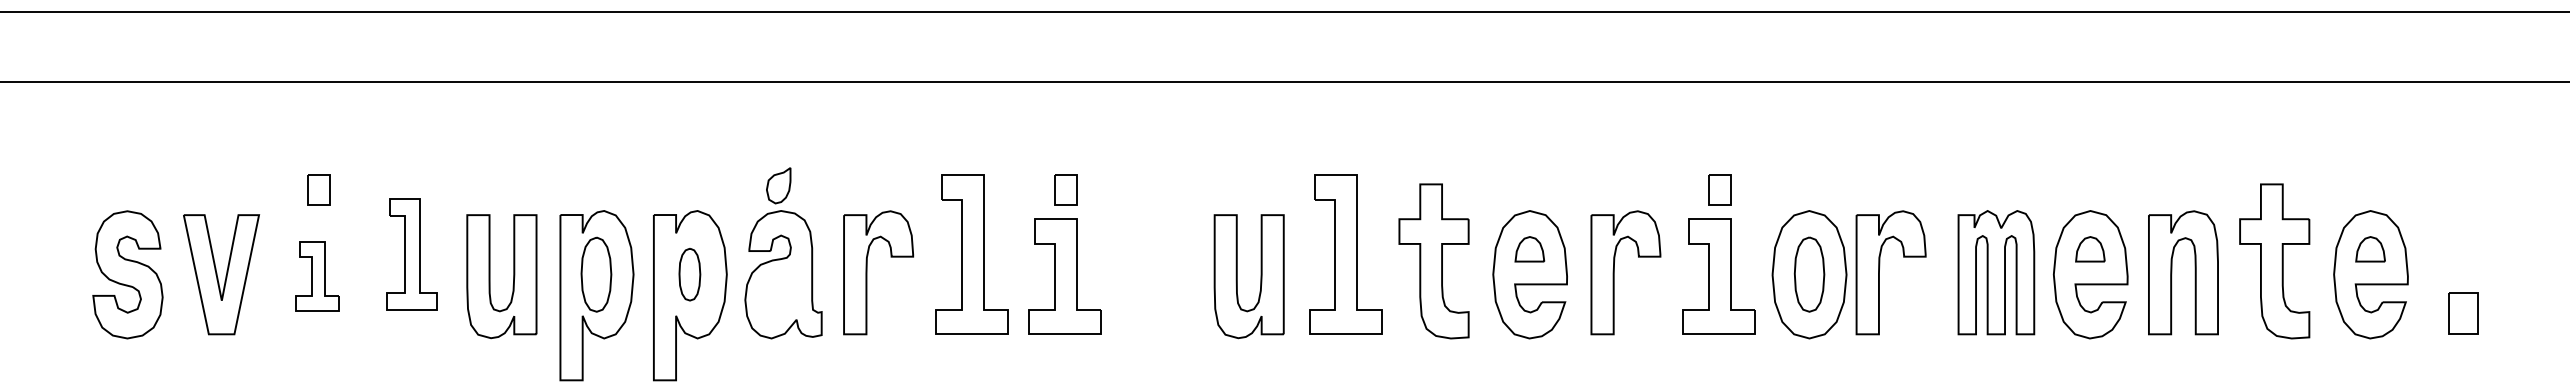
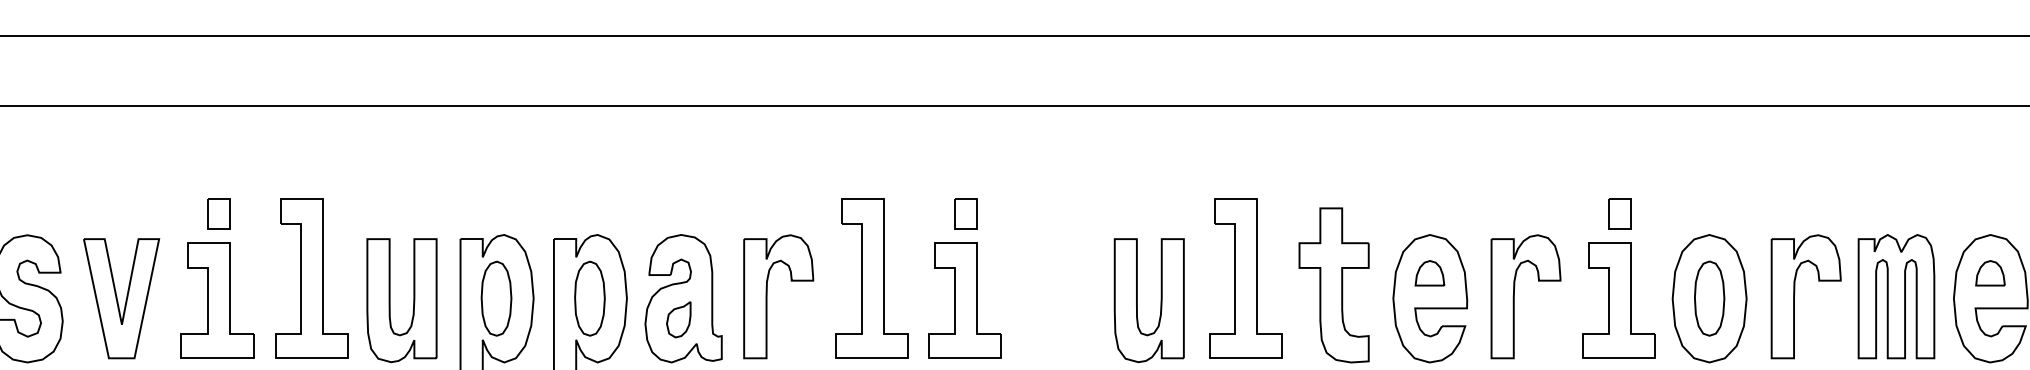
part: (778, 185) -> (678, 319), moved
part: (411, 254) -> (311, 278), size x1.43
part: (1879, 272) -> (1794, 296), moved
part: (689, 274) -> (589, 298), size x1.43
part: (317, 276) -> (217, 300), size x1.67

